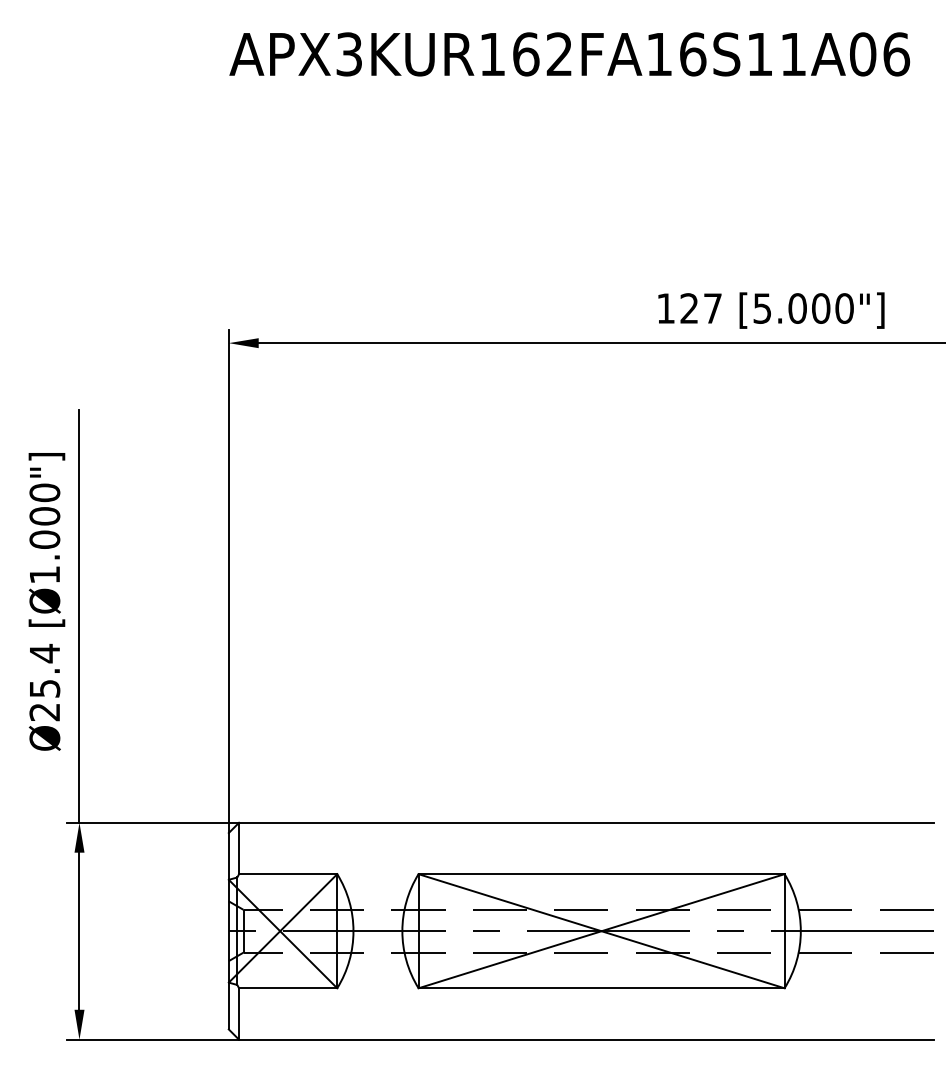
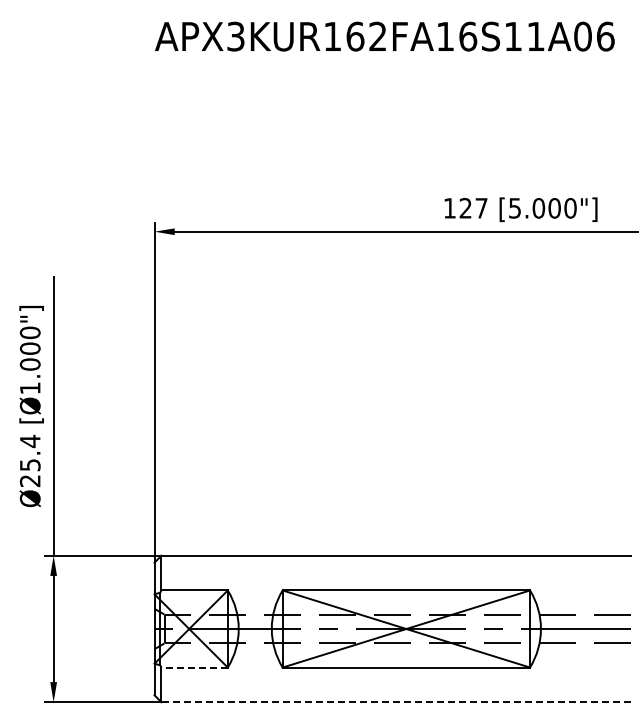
line: (287, 988) -> (194, 667), solid -> dashed
line: (586, 1040) -> (396, 702), solid -> dashed

